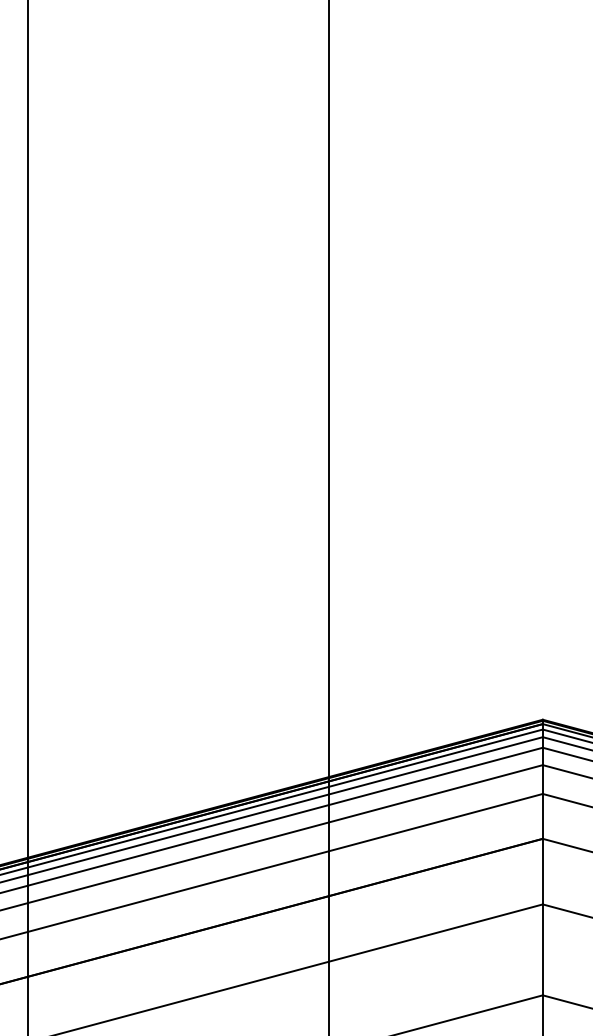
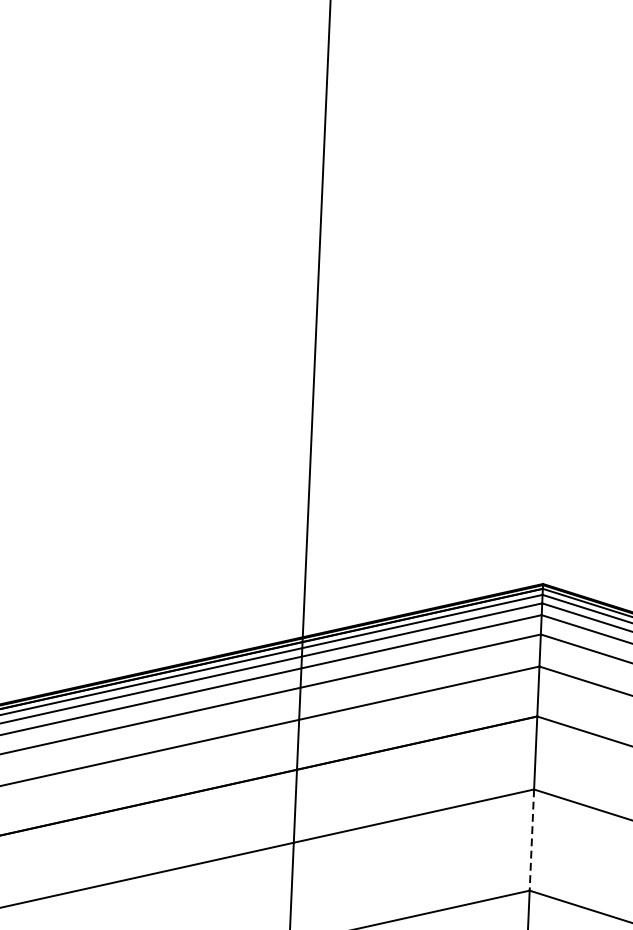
line: (542, 950) -> (531, 840), solid -> dashed

